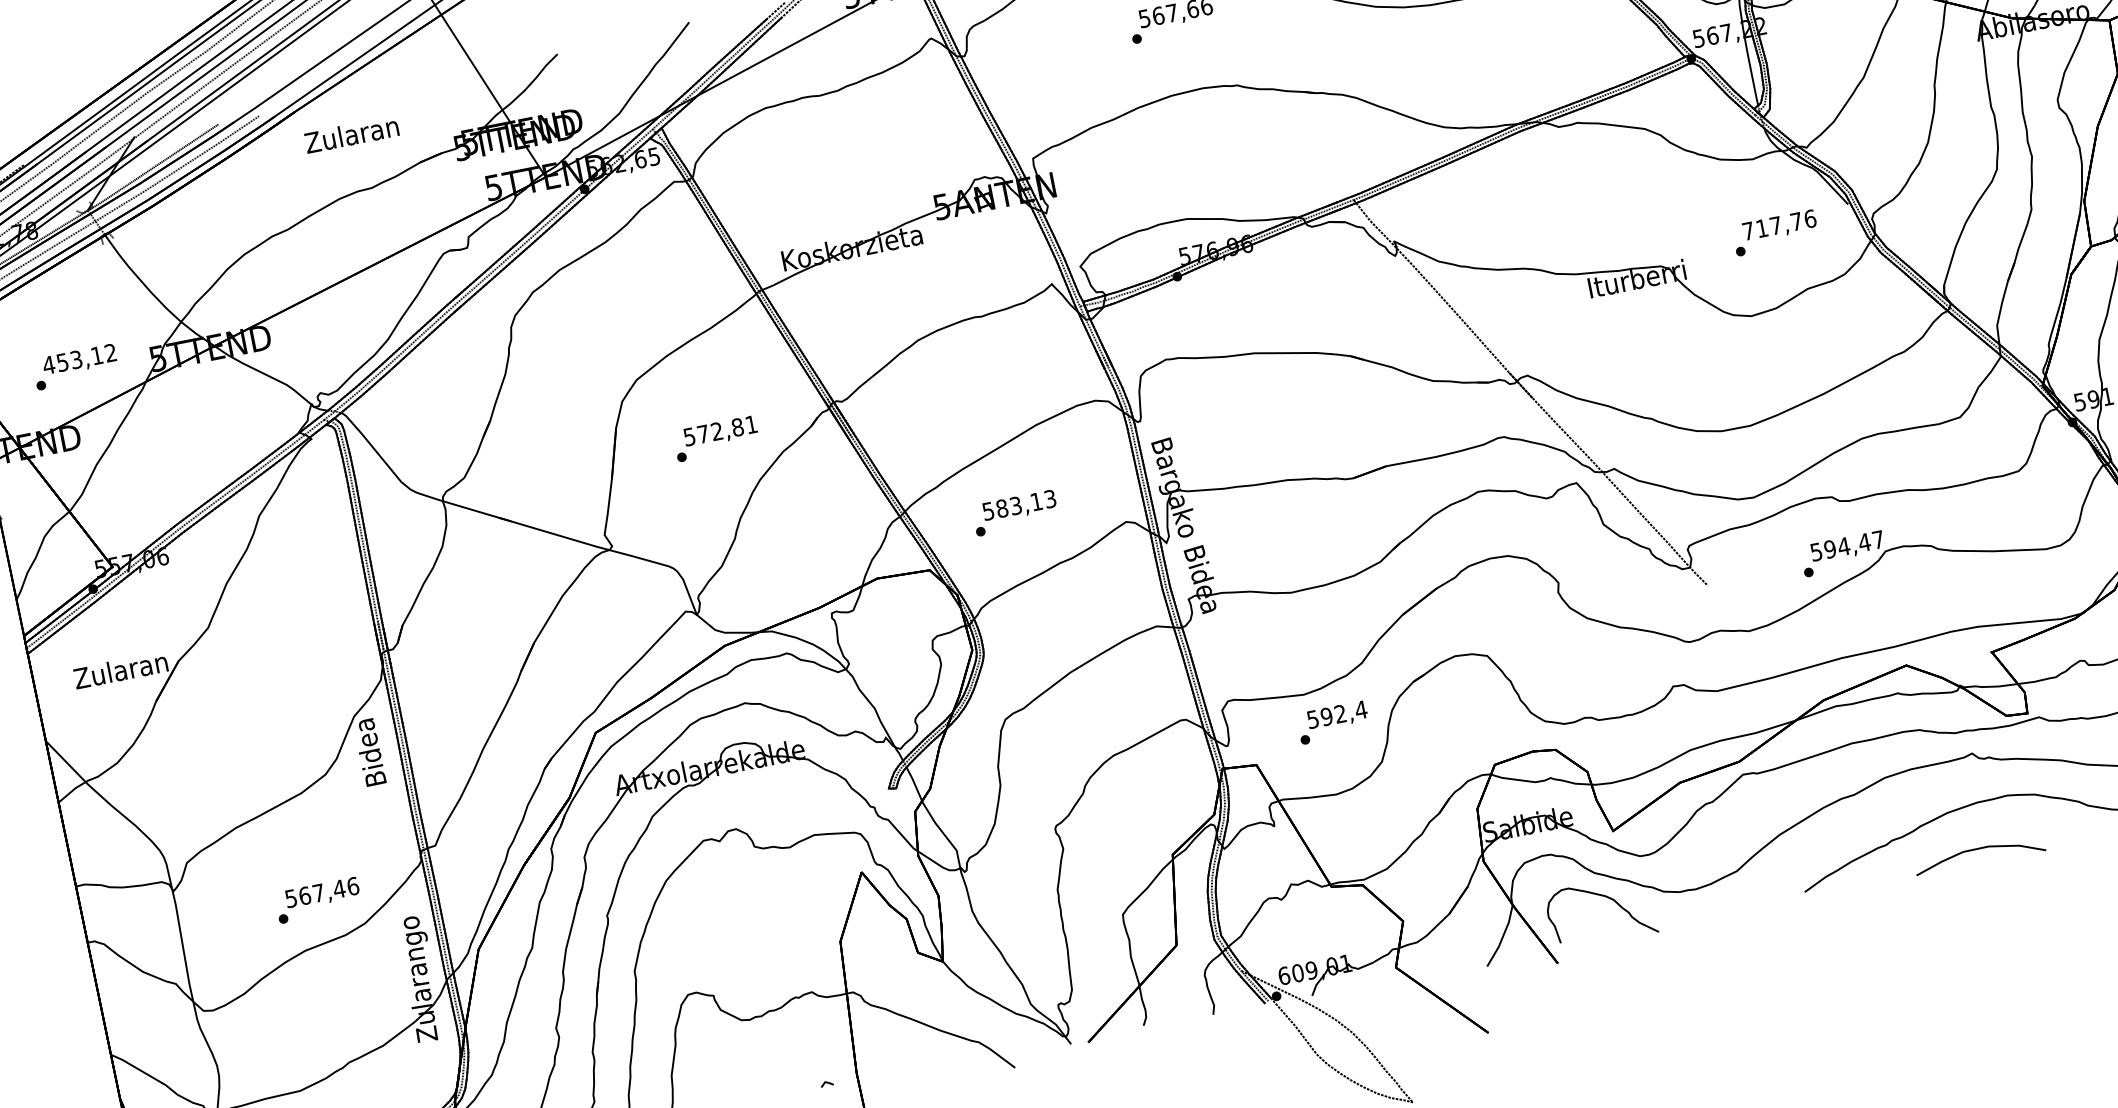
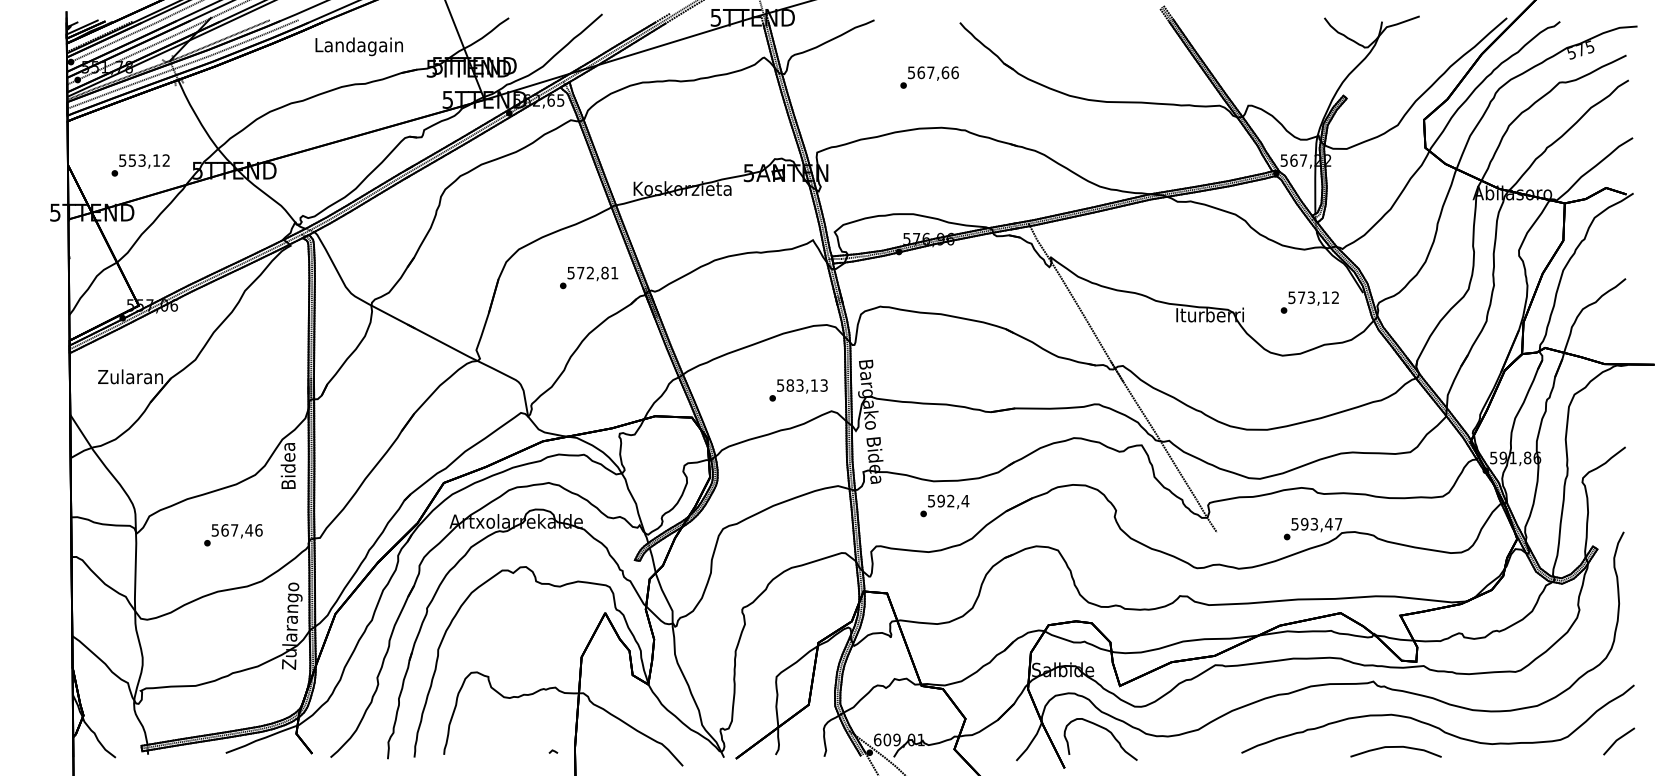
text: (351, 136) -> (358, 46), Zularan -> Landagain
text: (1778, 224) -> (1313, 297), 717,76 -> 573,12
text: (48, 365) -> (122, 160), 453,12 -> 553,12
text: (716, 438) -> (589, 277), moved
text: (1015, 513) -> (798, 390), moved
text: (1843, 545) -> (1314, 523), 594,47 -> 593,47
text: (1332, 722) -> (944, 505), moved
curve: (1977, 849) -> (1395, 747), moved
text: (318, 900) -> (233, 535), moved

